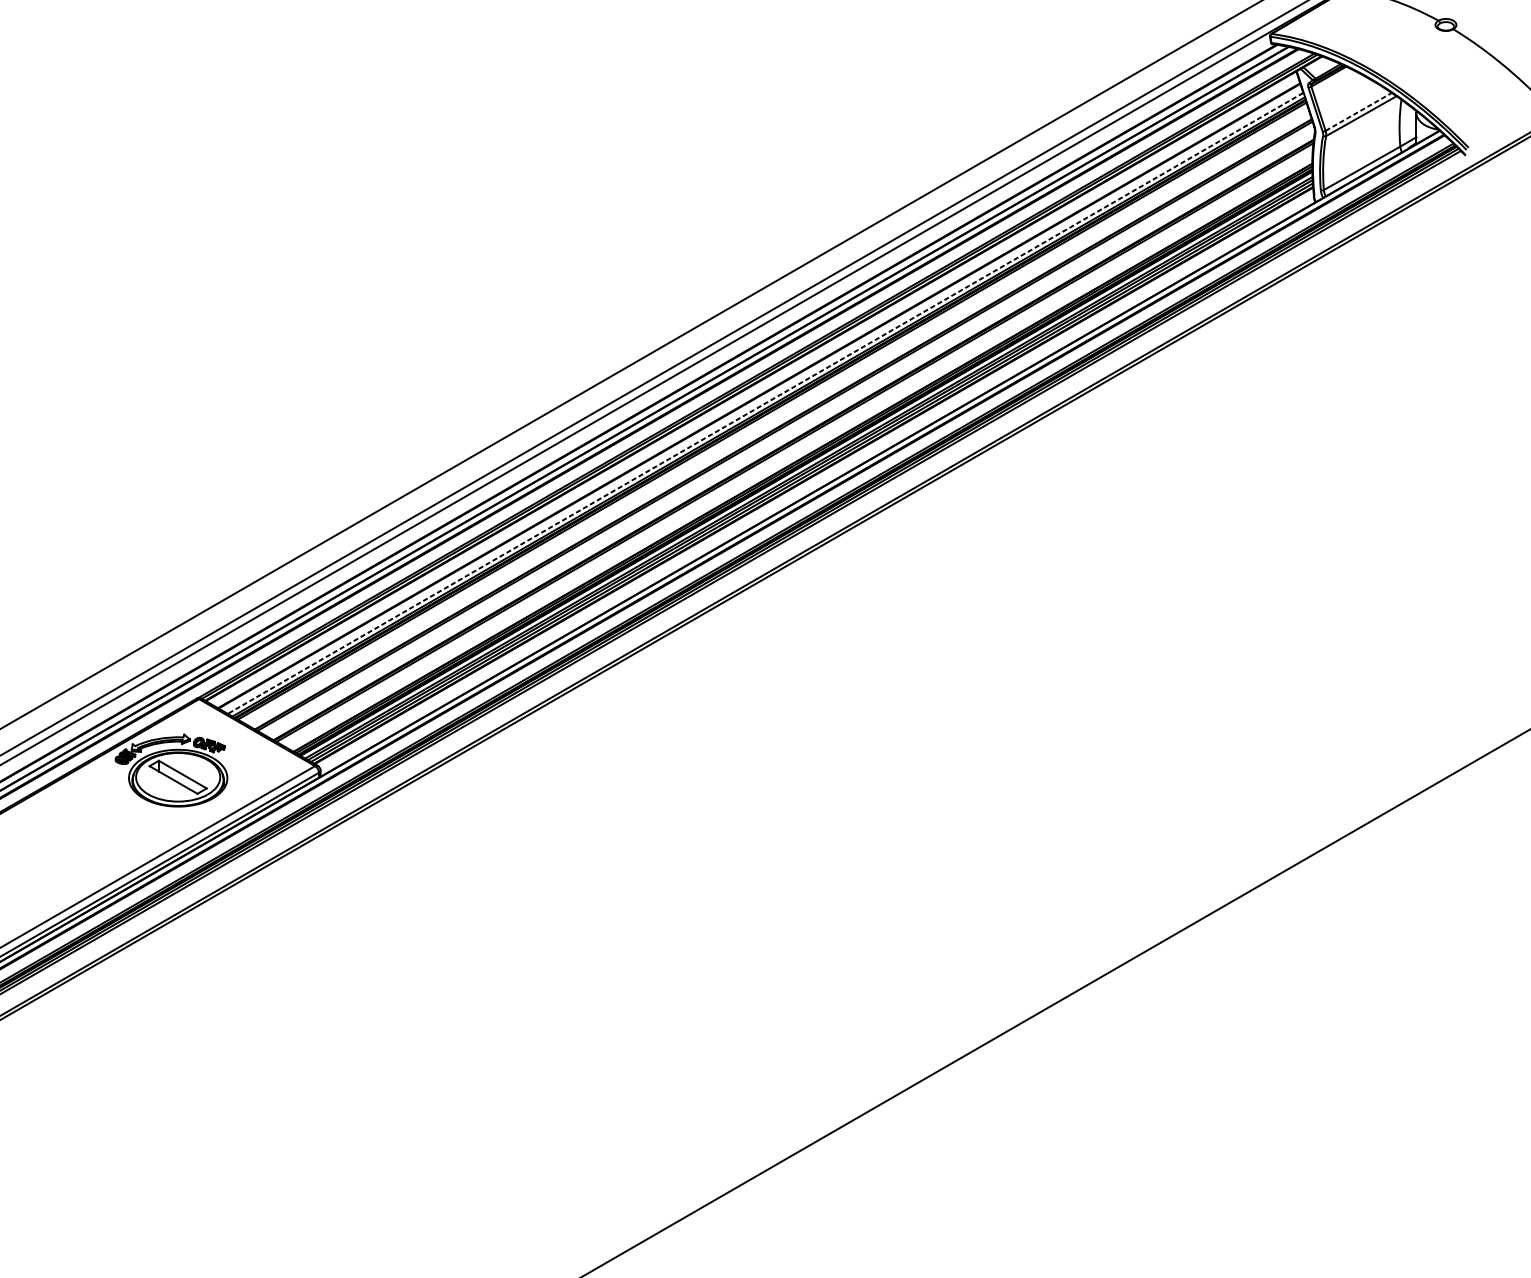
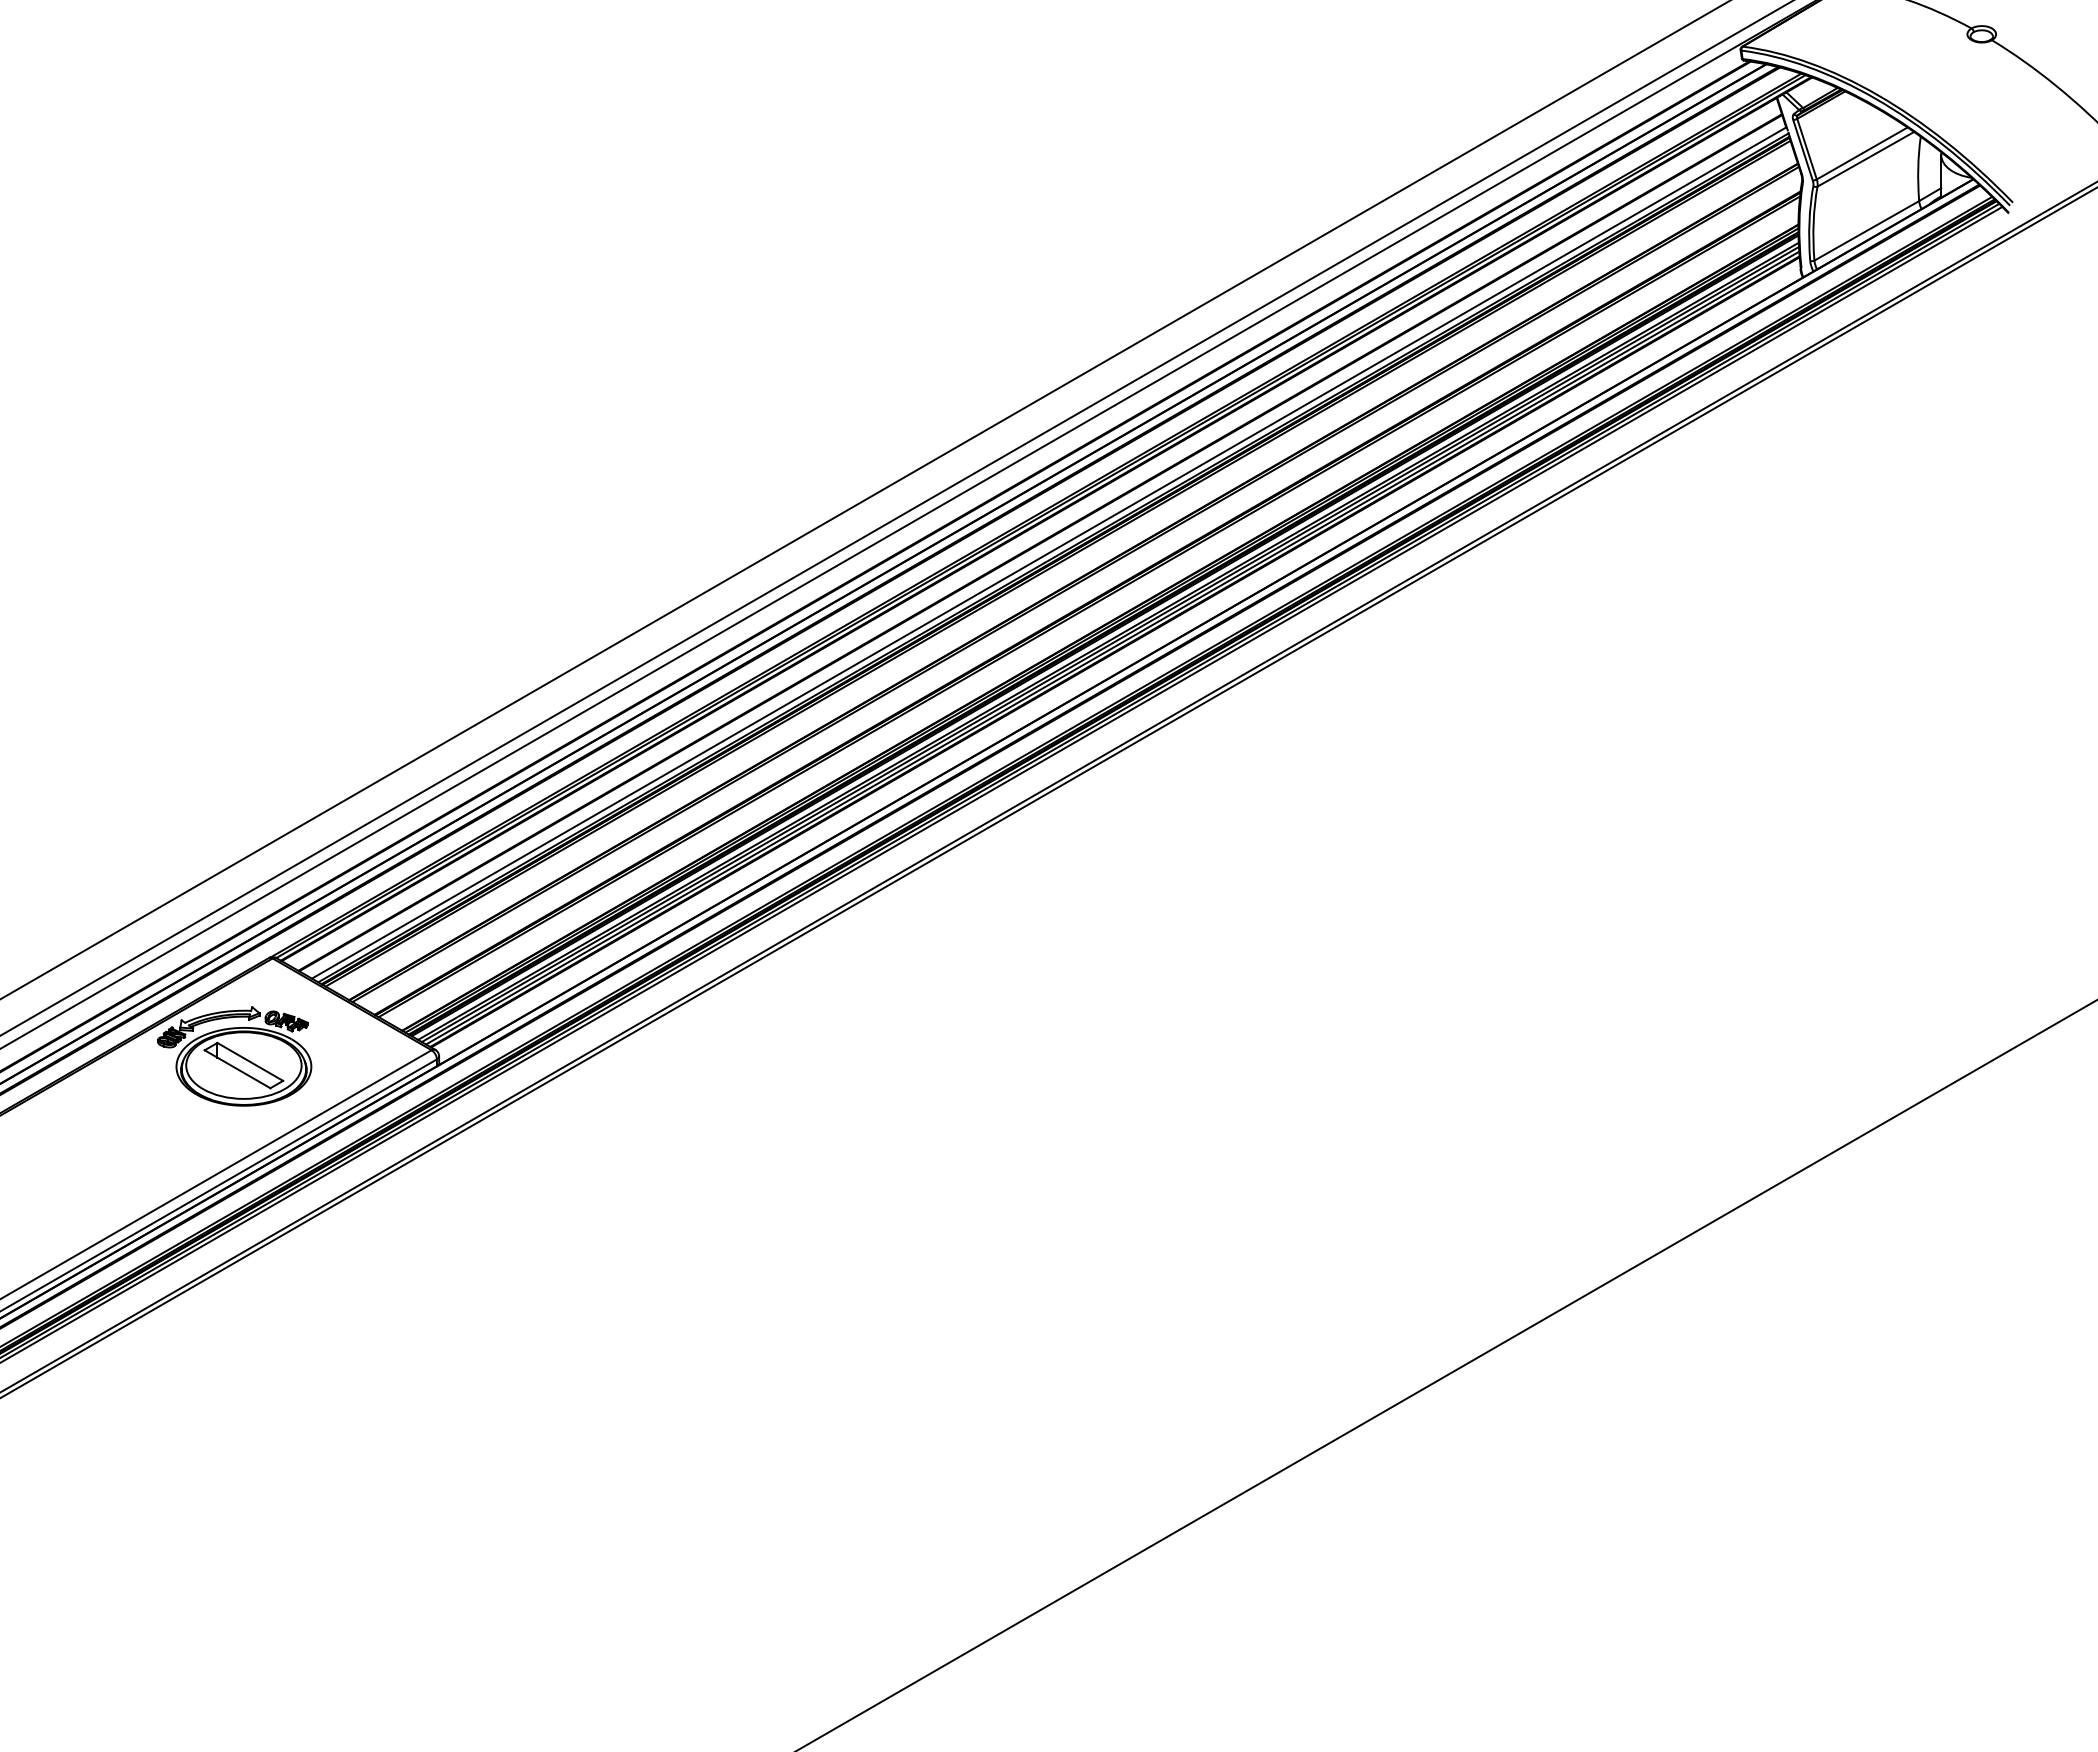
line: (1358, 111) -> (1862, 153), dashed -> solid
line: (765, 403) -> (1048, 553), dashed -> solid

